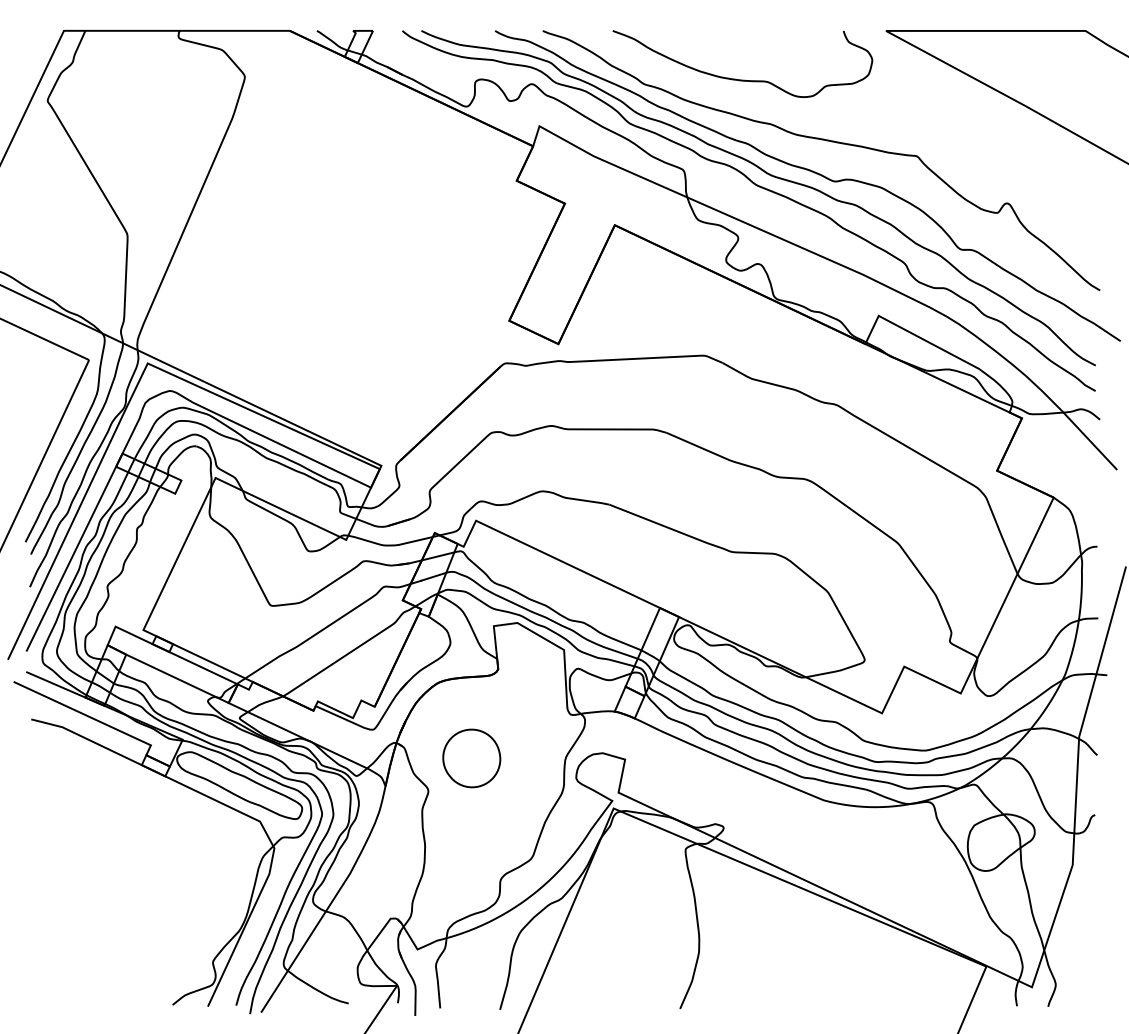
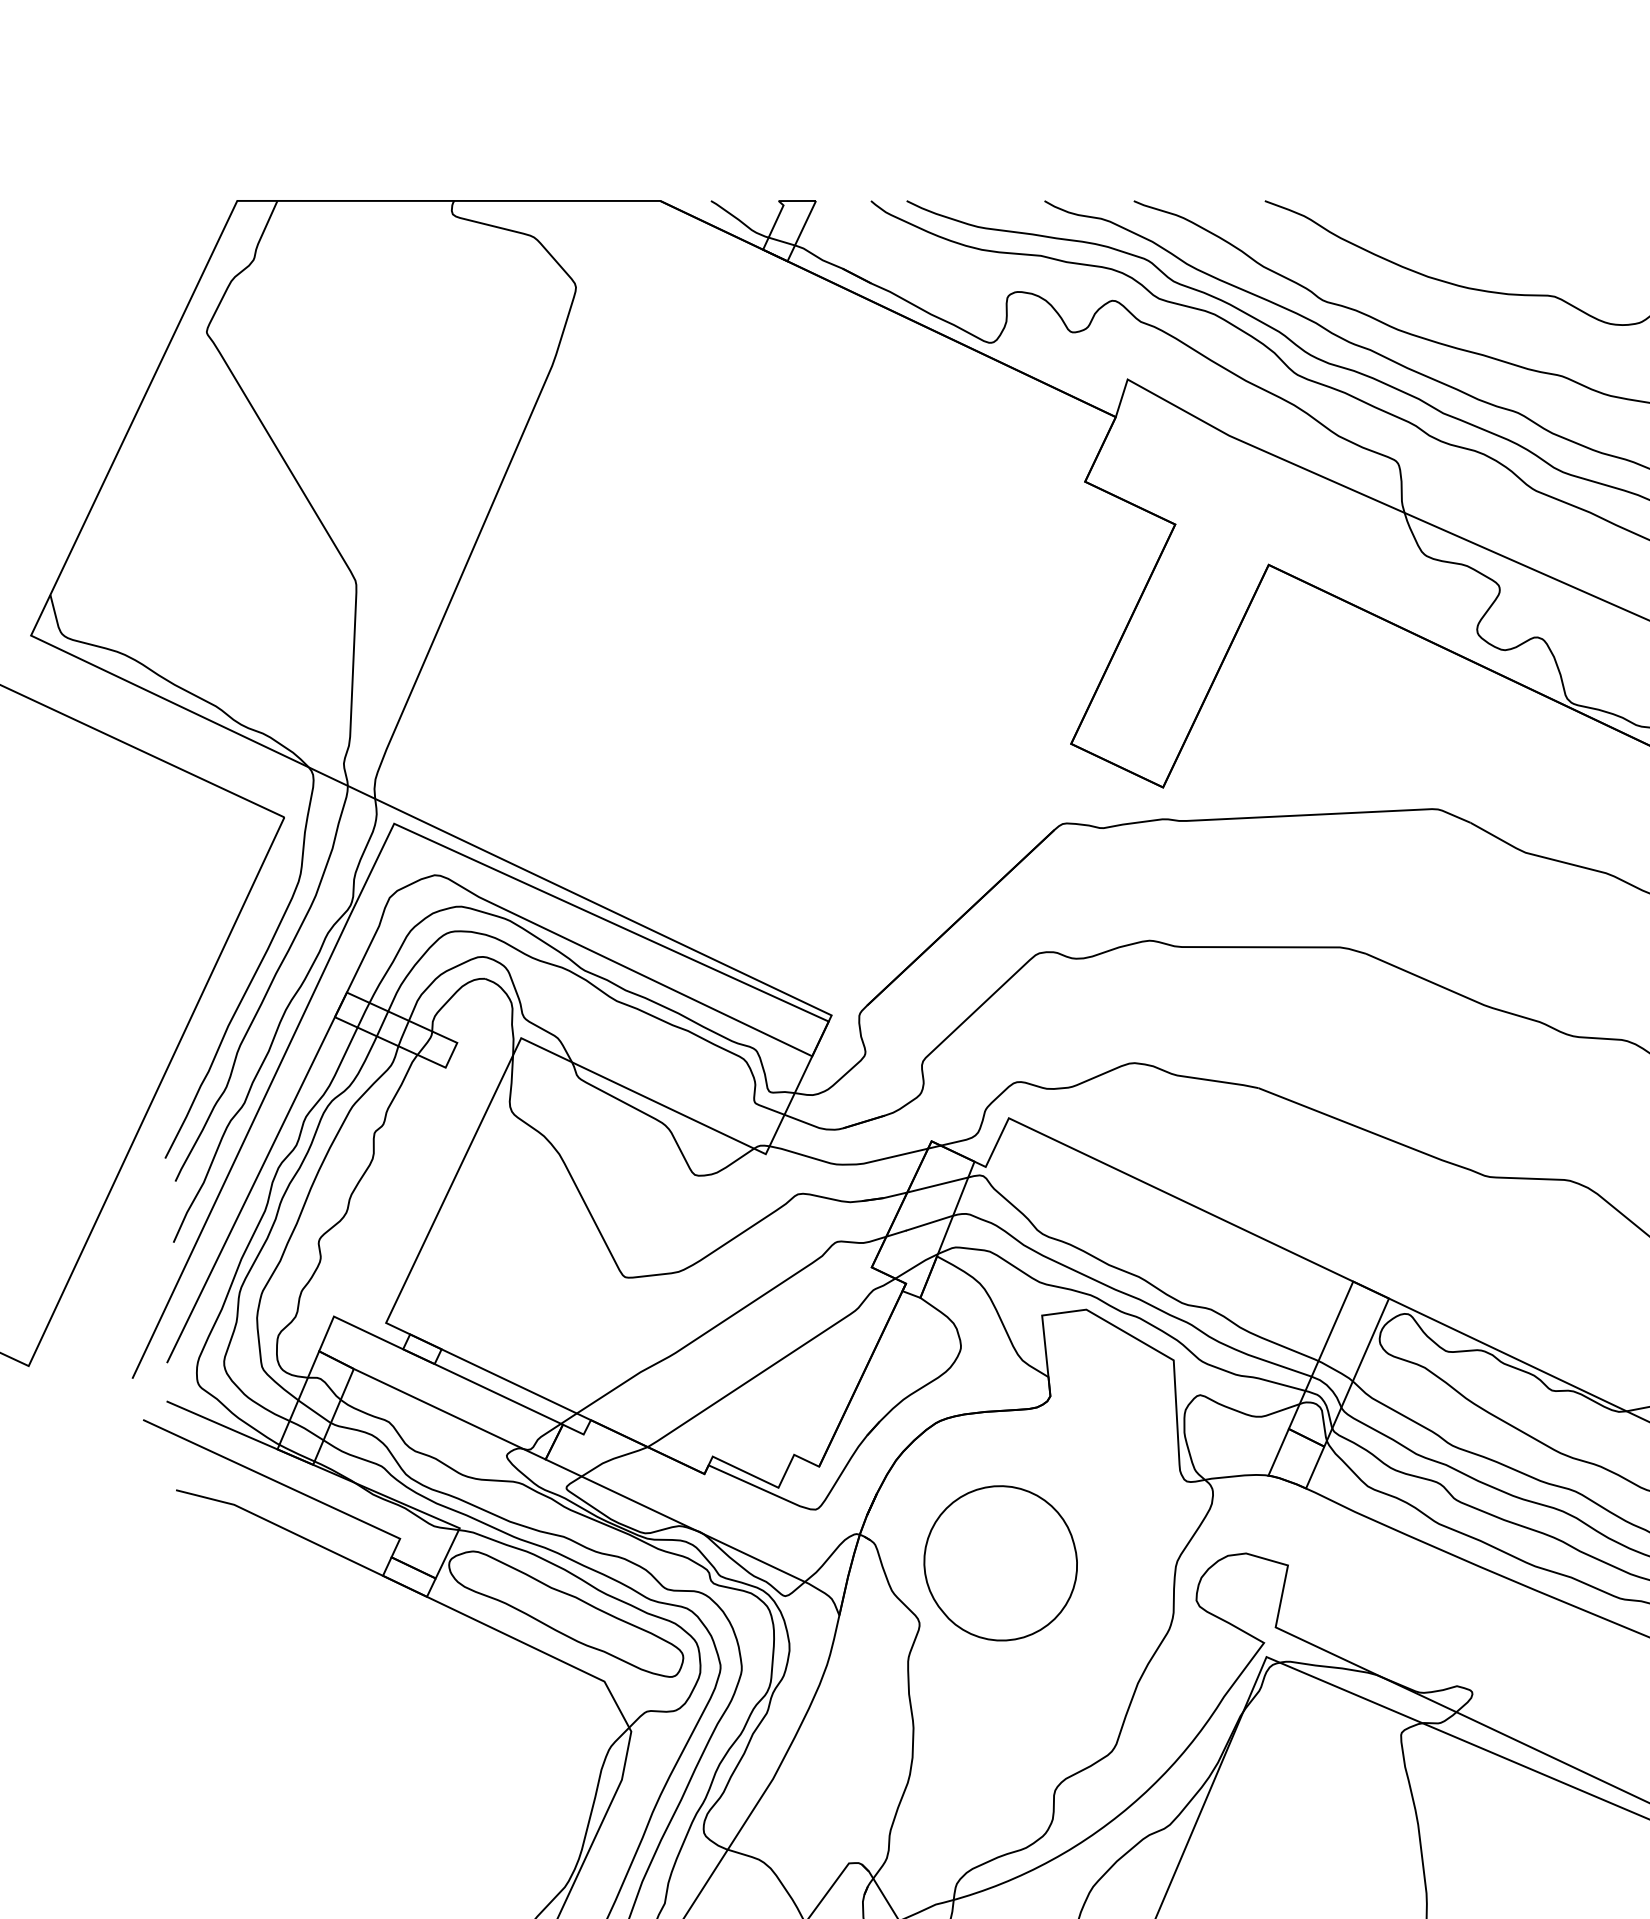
part: (471, 758) -> (1000, 1563), size x1.43

